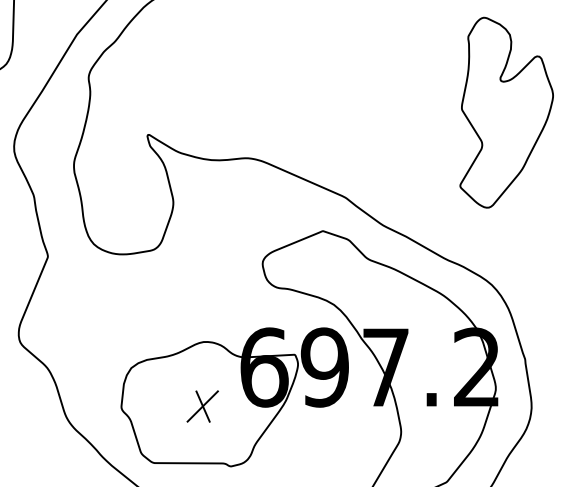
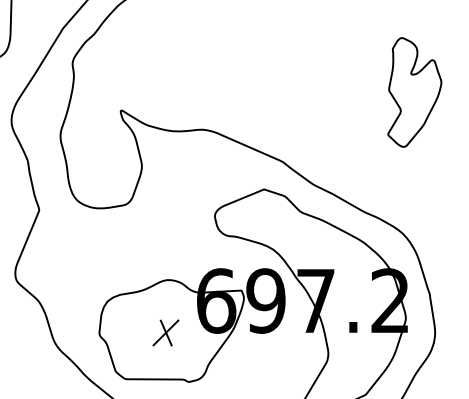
part: (506, 112) -> (414, 92), size x0.7

